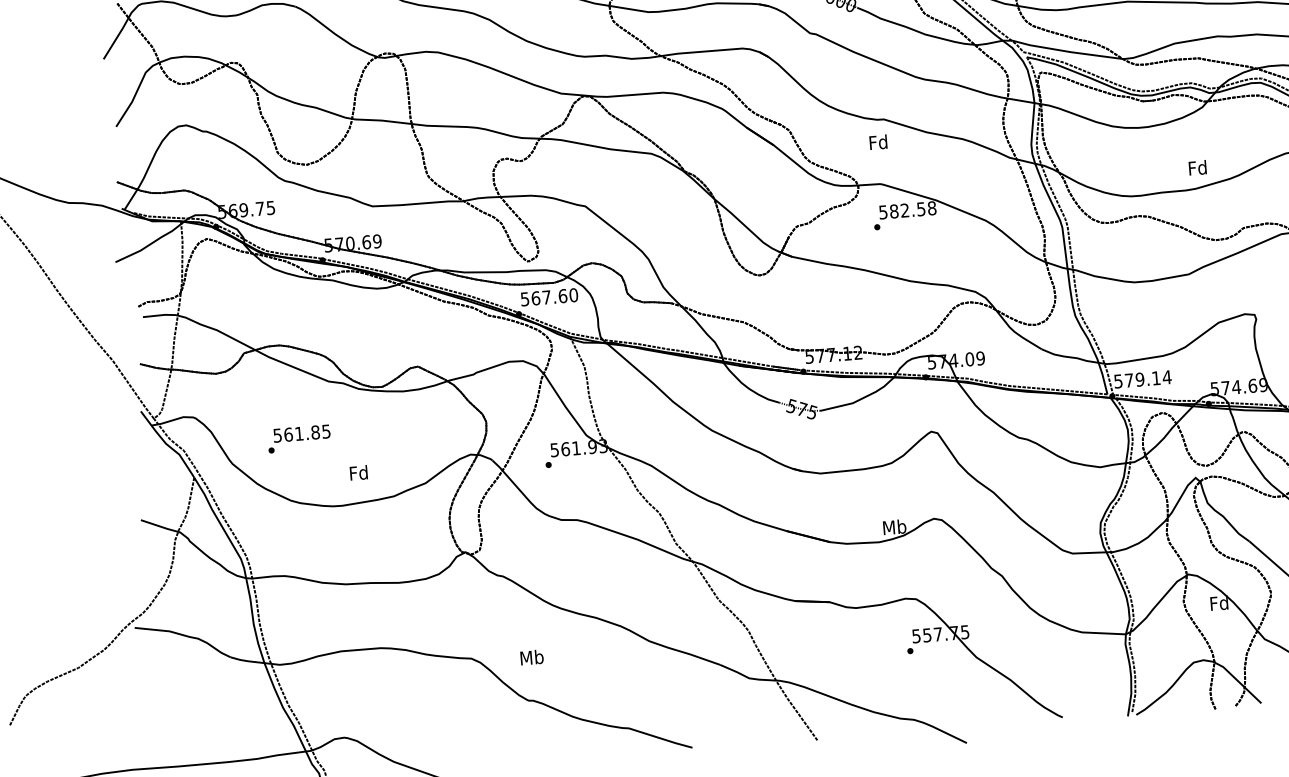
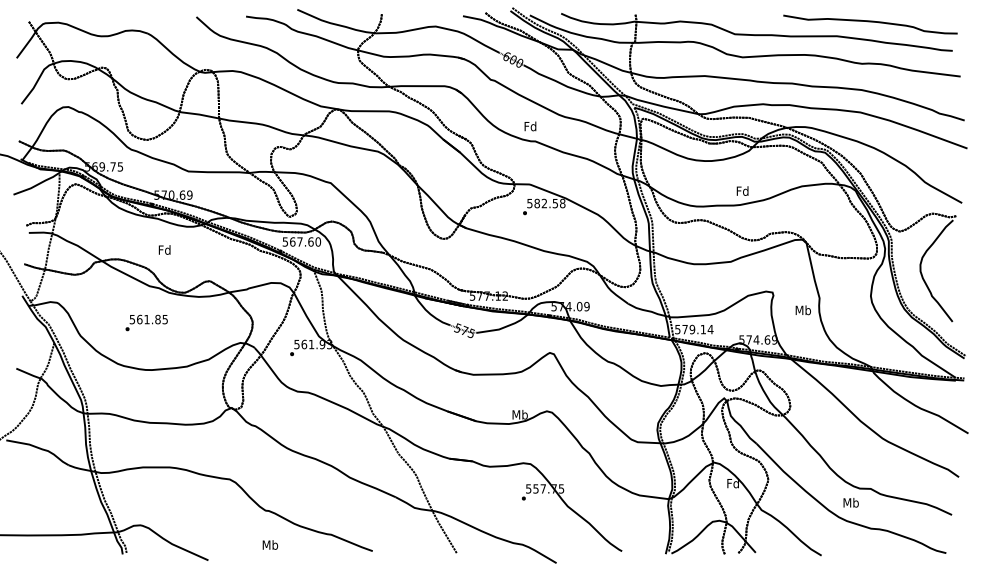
text: (878, 142) -> (530, 126), moved
text: (298, 438) -> (146, 322), moved
text: (358, 472) -> (164, 249), moved
text: (532, 656) -> (270, 544), moved

